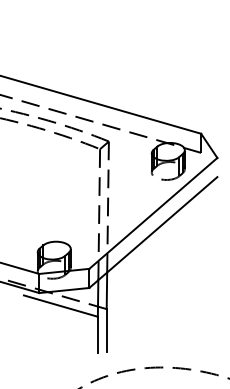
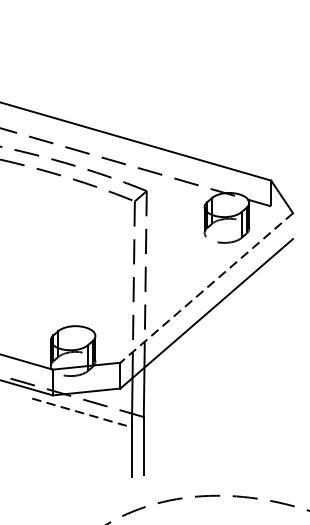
line: (153, 213) -> (206, 288), solid -> dashed
line: (61, 306) -> (82, 413), solid -> dashed

